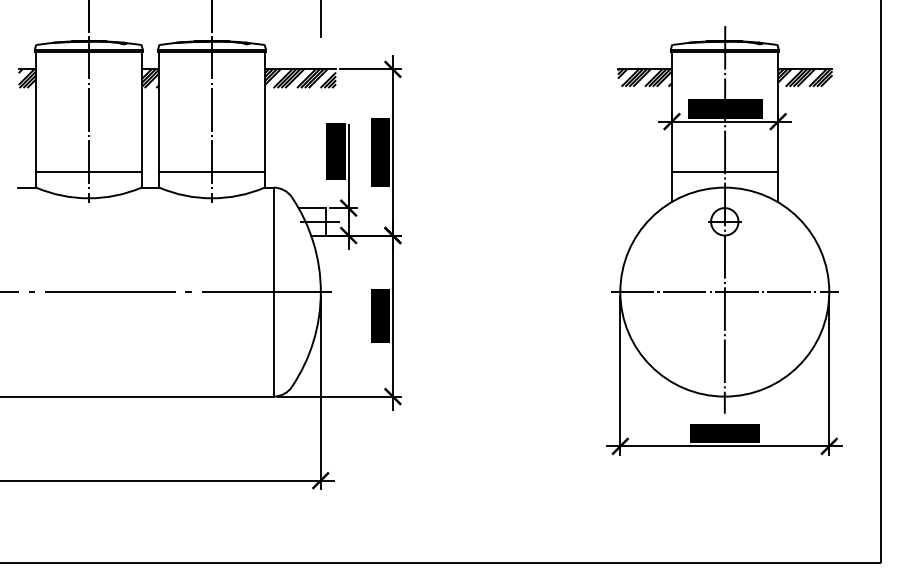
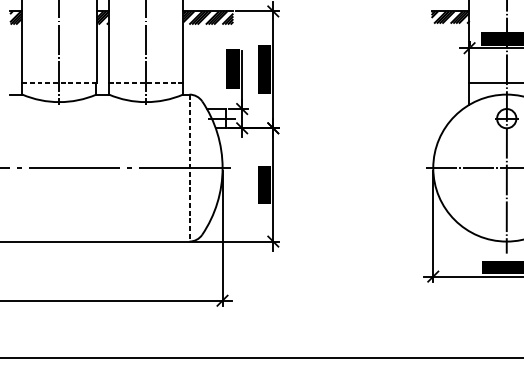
line: (89, 171) -> (59, 83), solid -> dashed
line: (212, 171) -> (146, 83), solid -> dashed
line: (273, 292) -> (189, 168), solid -> dashed

